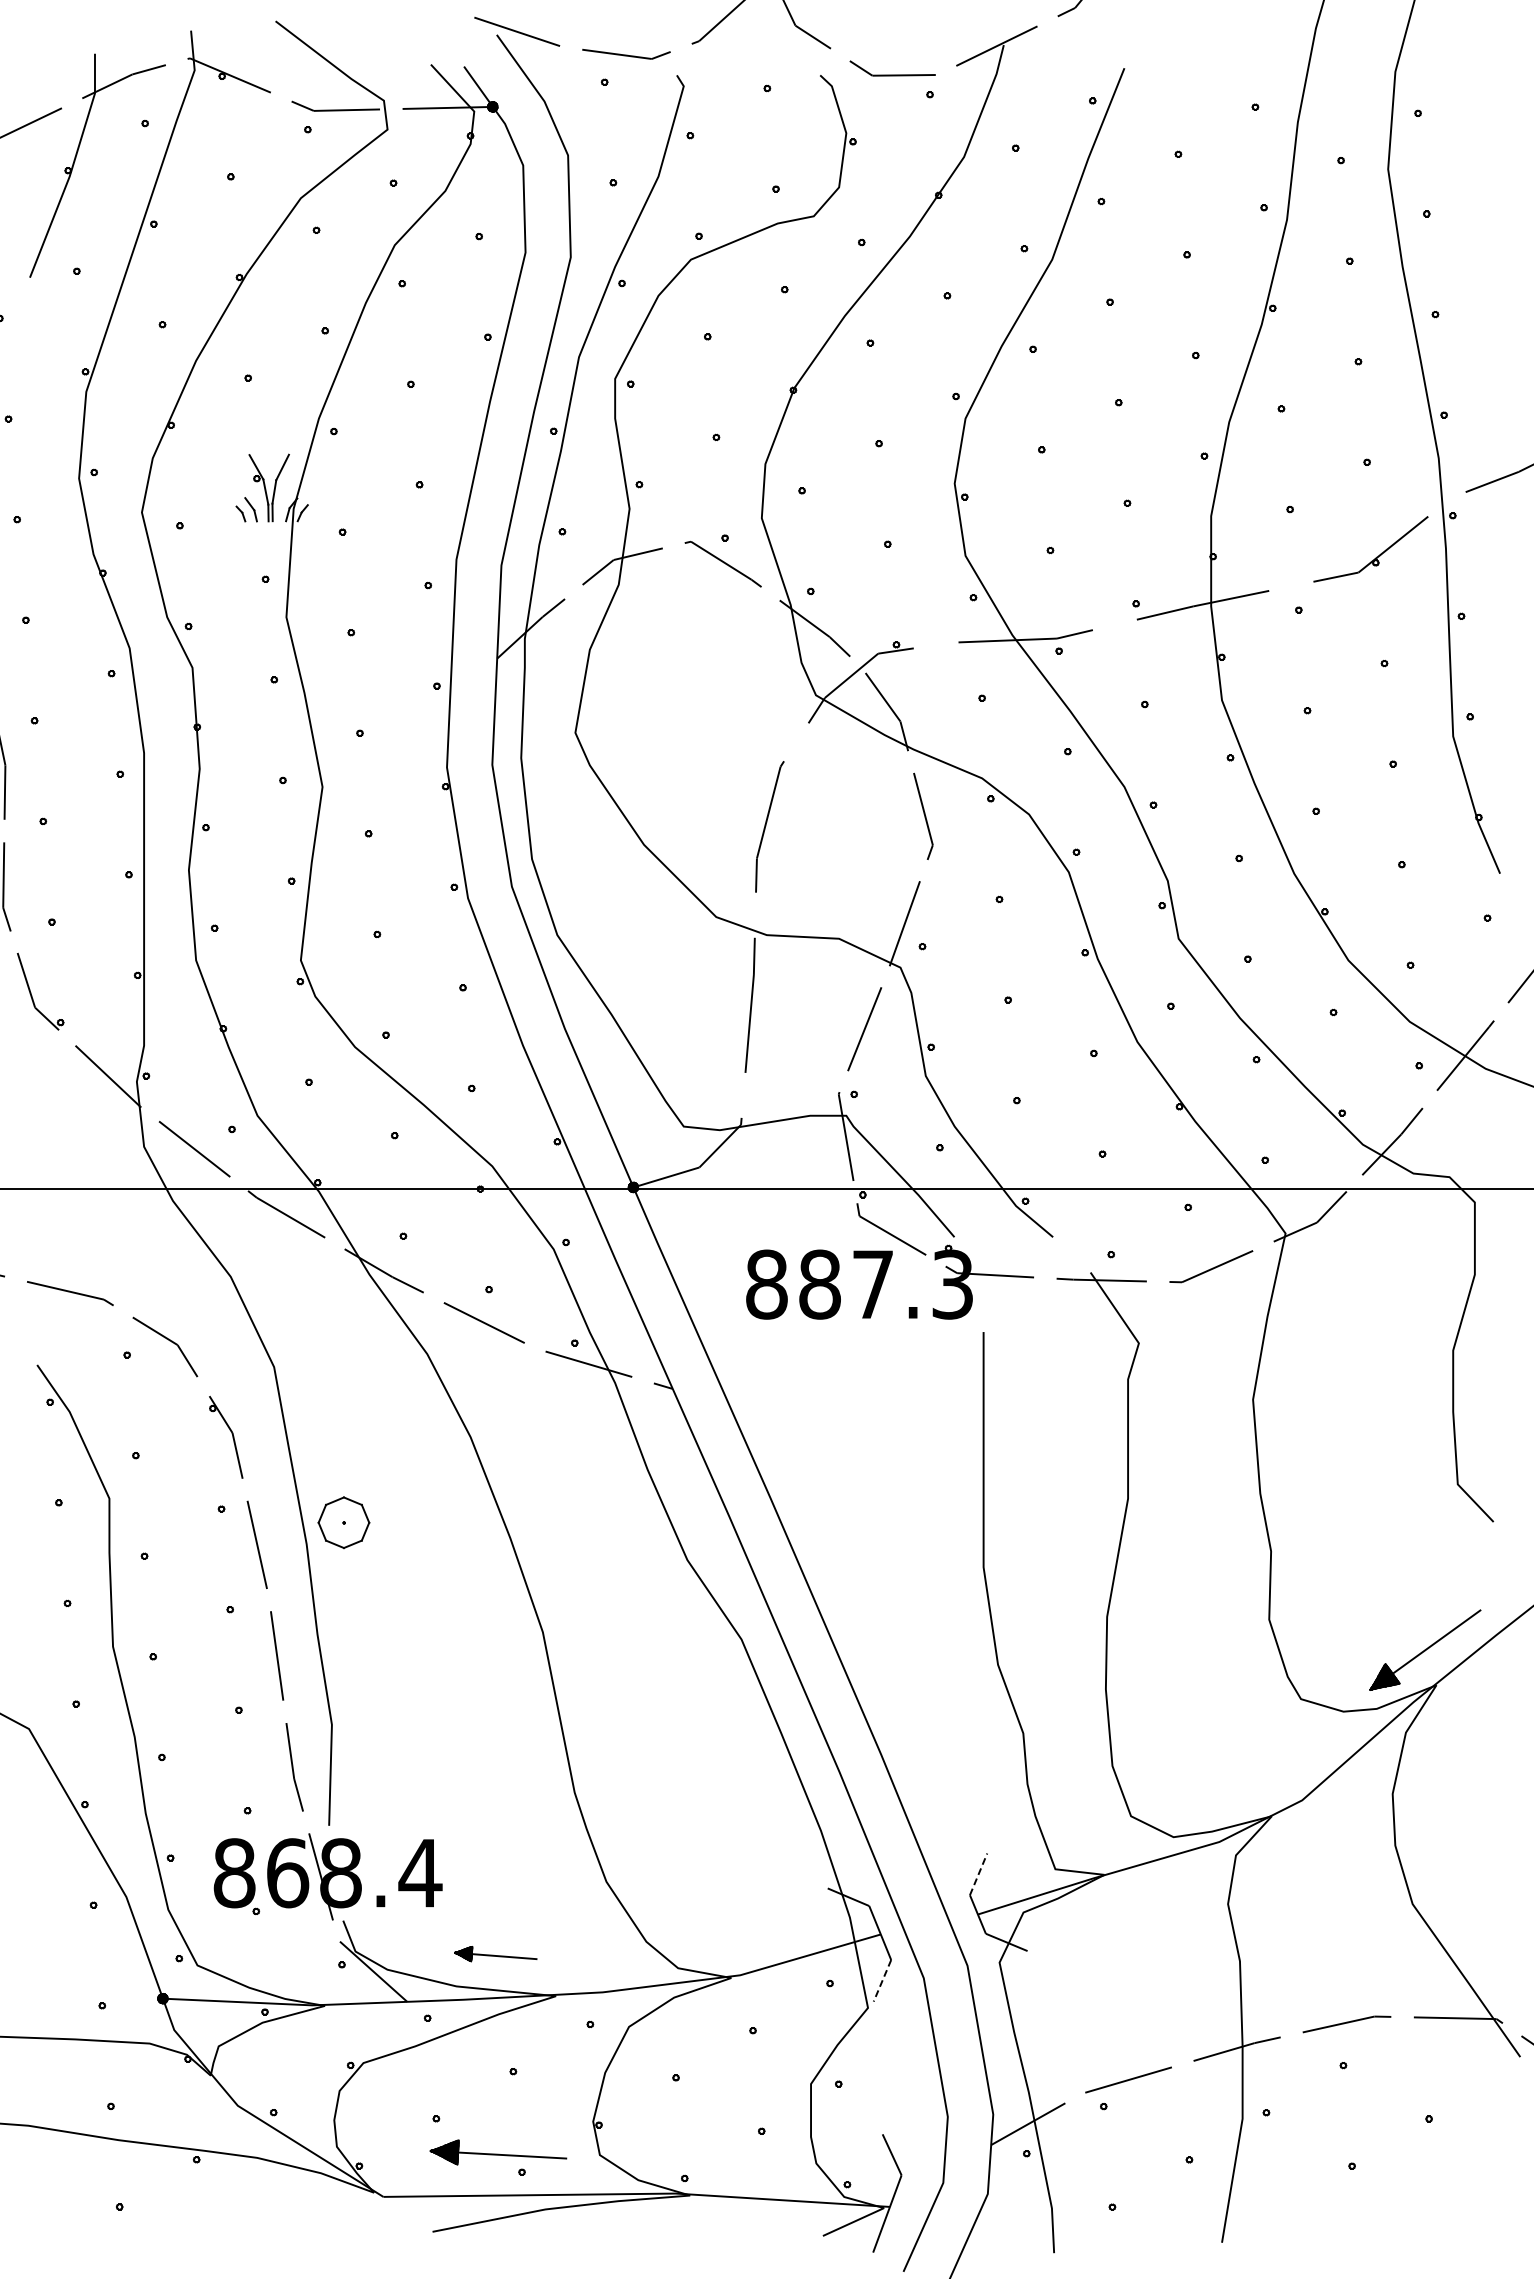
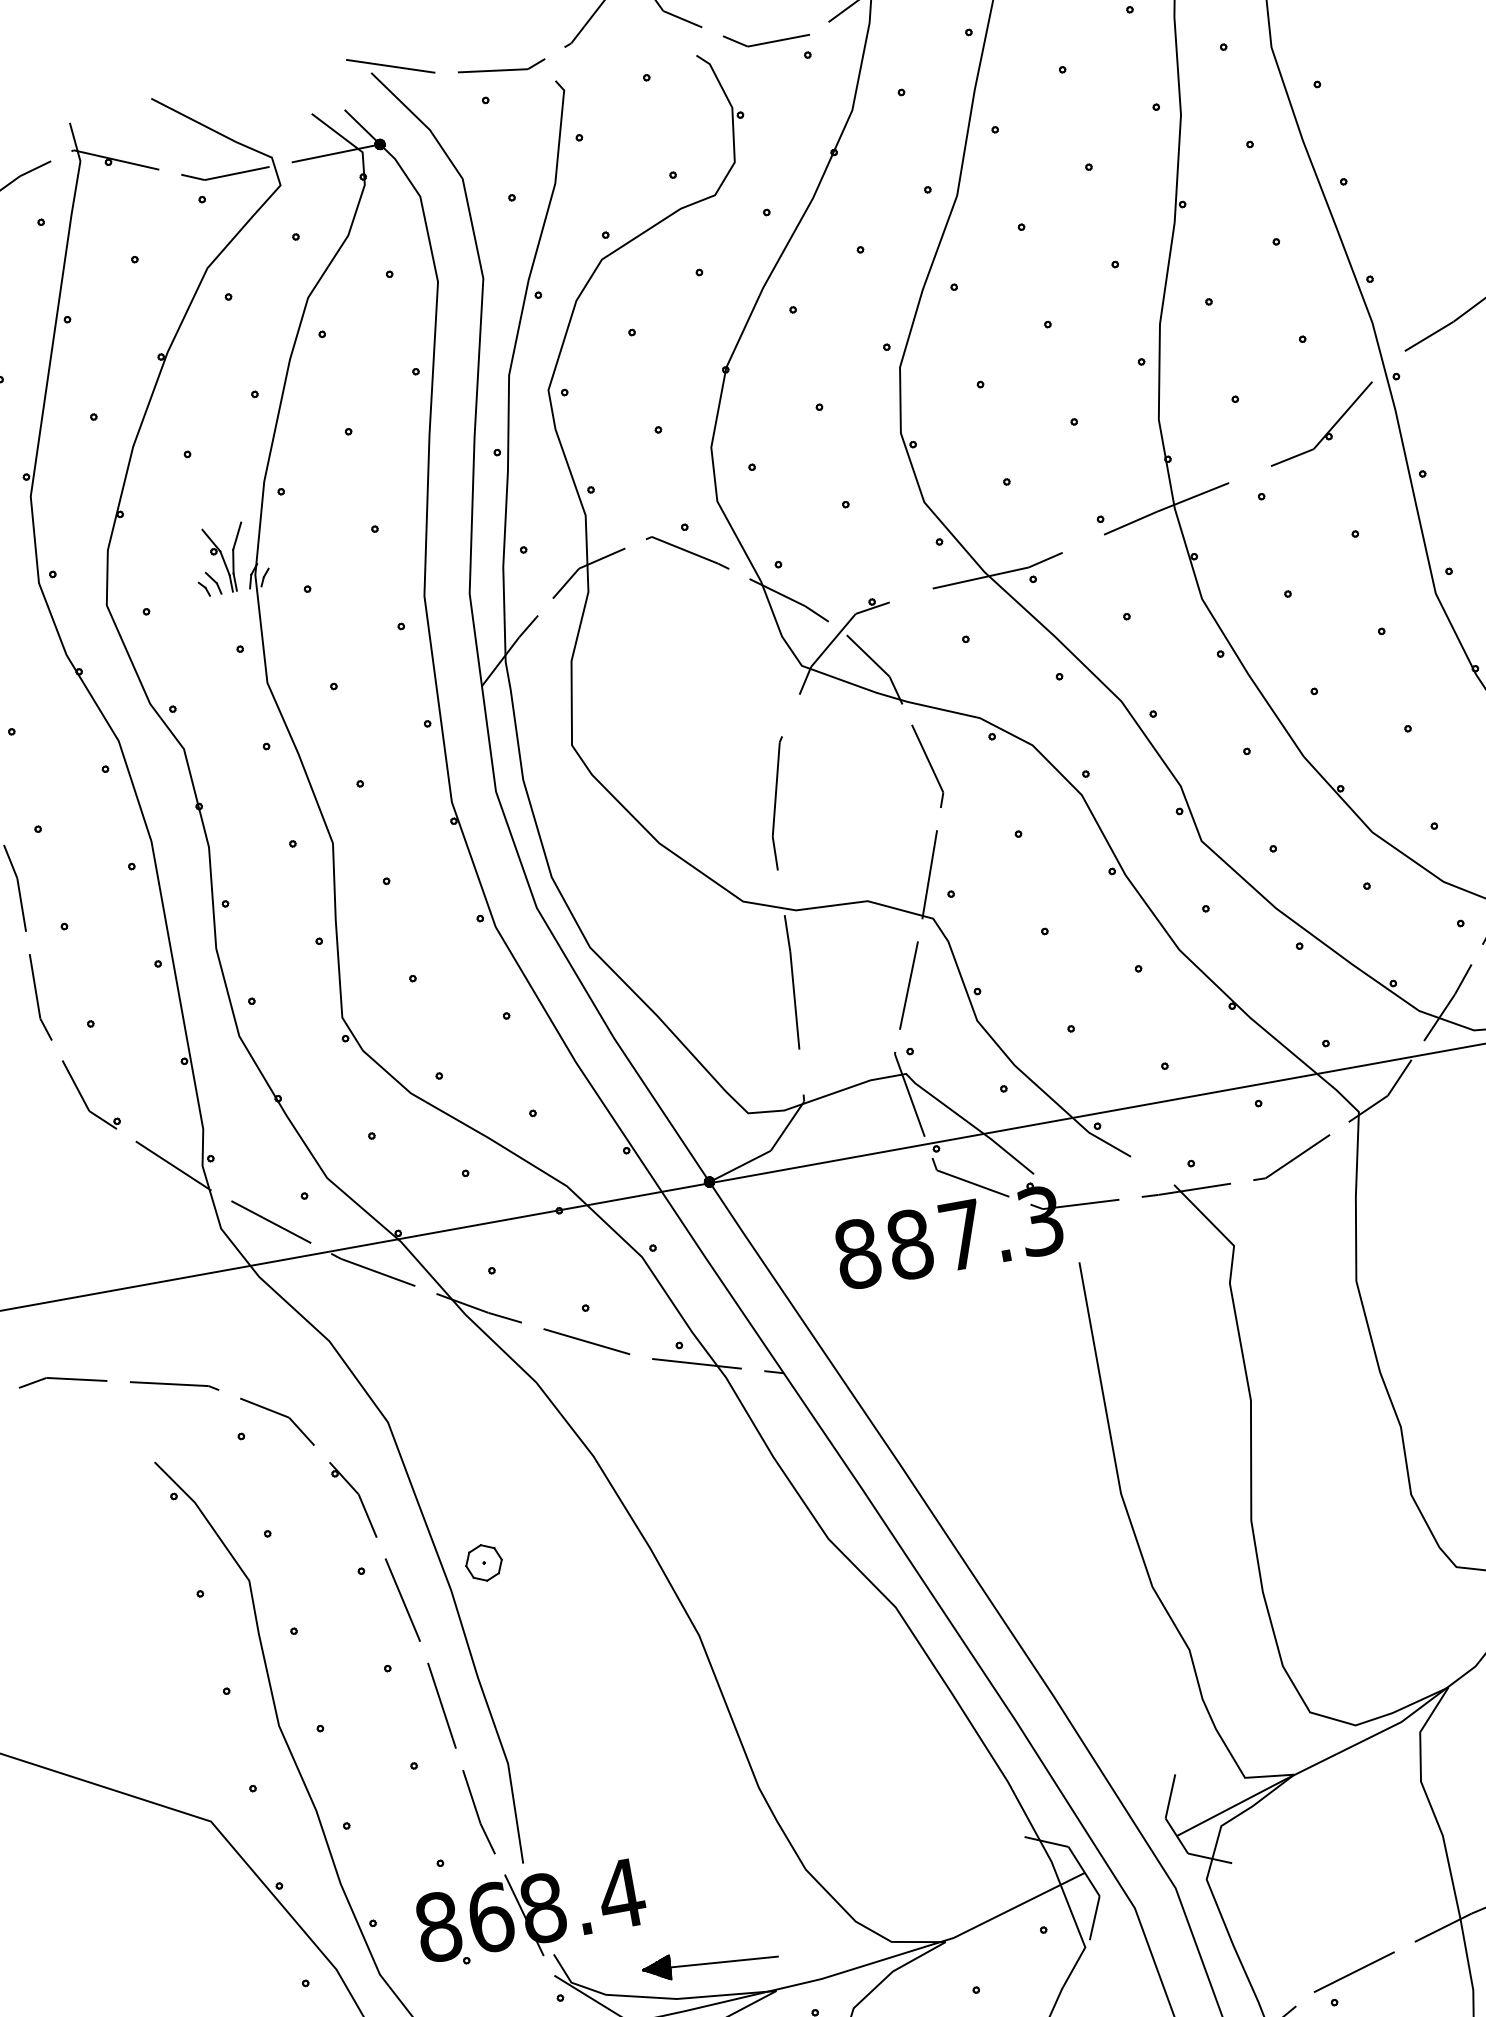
part: (343, 1522) -> (483, 1562), size x0.71
line: (978, 1874) -> (1170, 1796), dashed -> solid
part: (495, 1953) -> (709, 1959), size x1.67
line: (882, 1980) -> (1094, 1917), dashed -> solid

